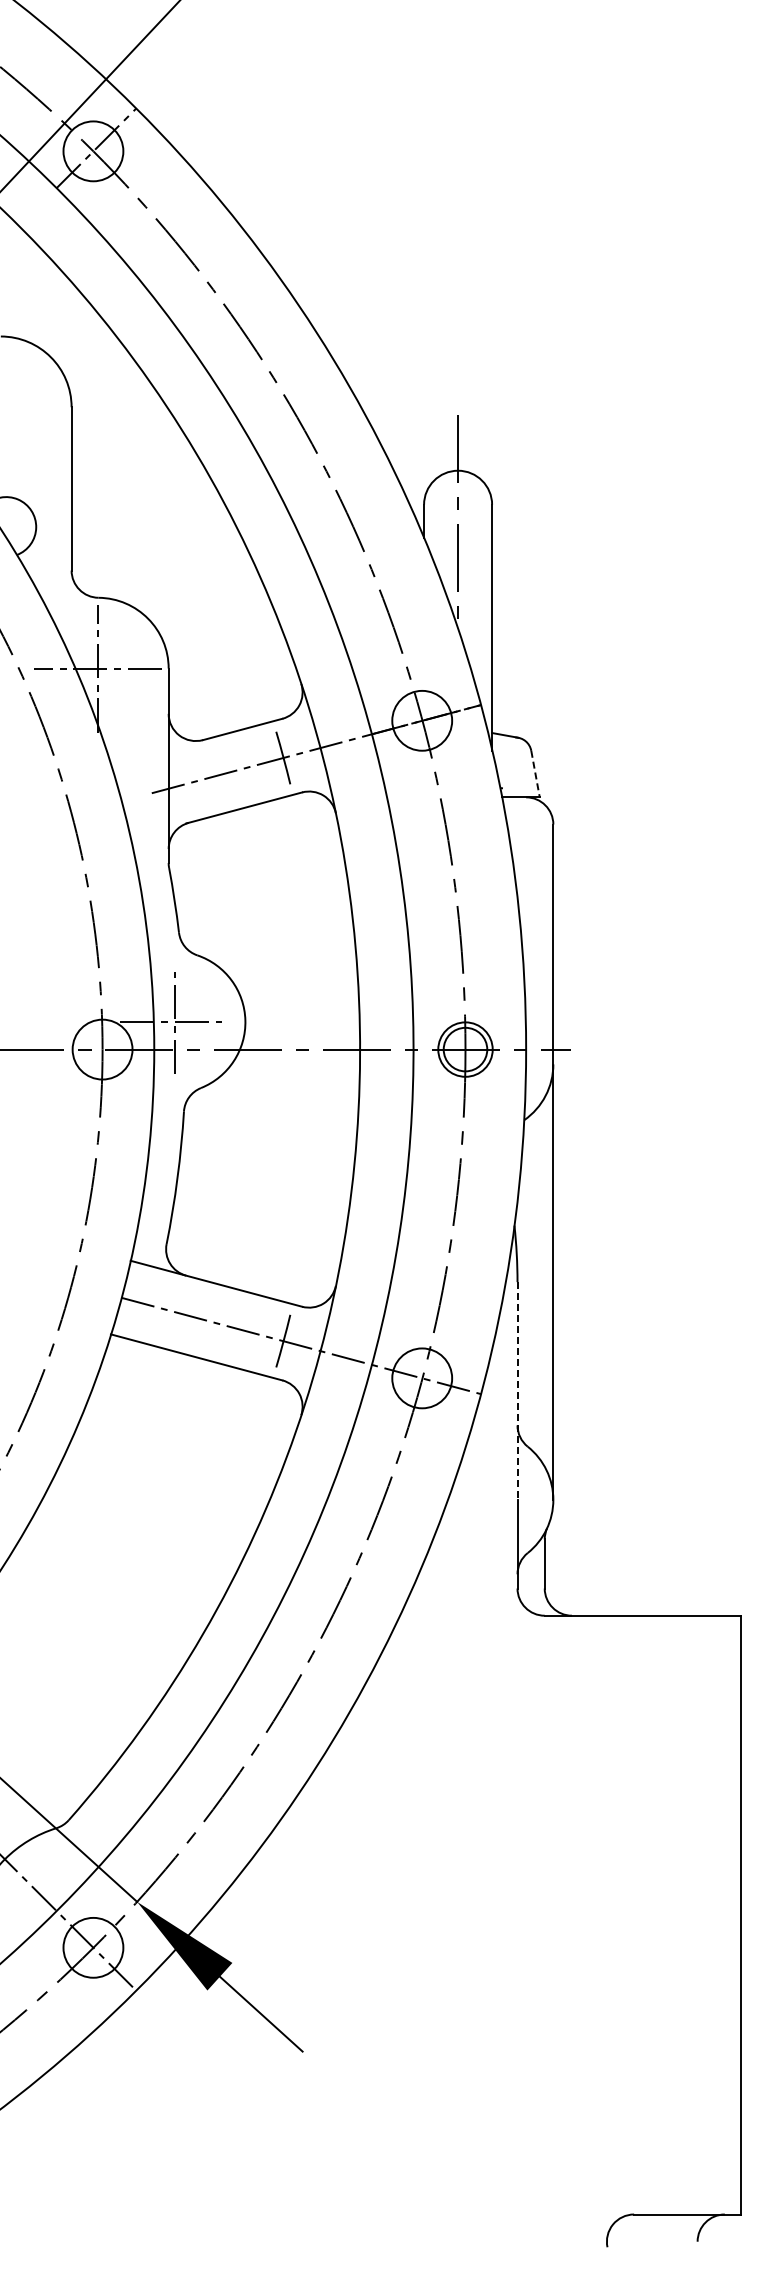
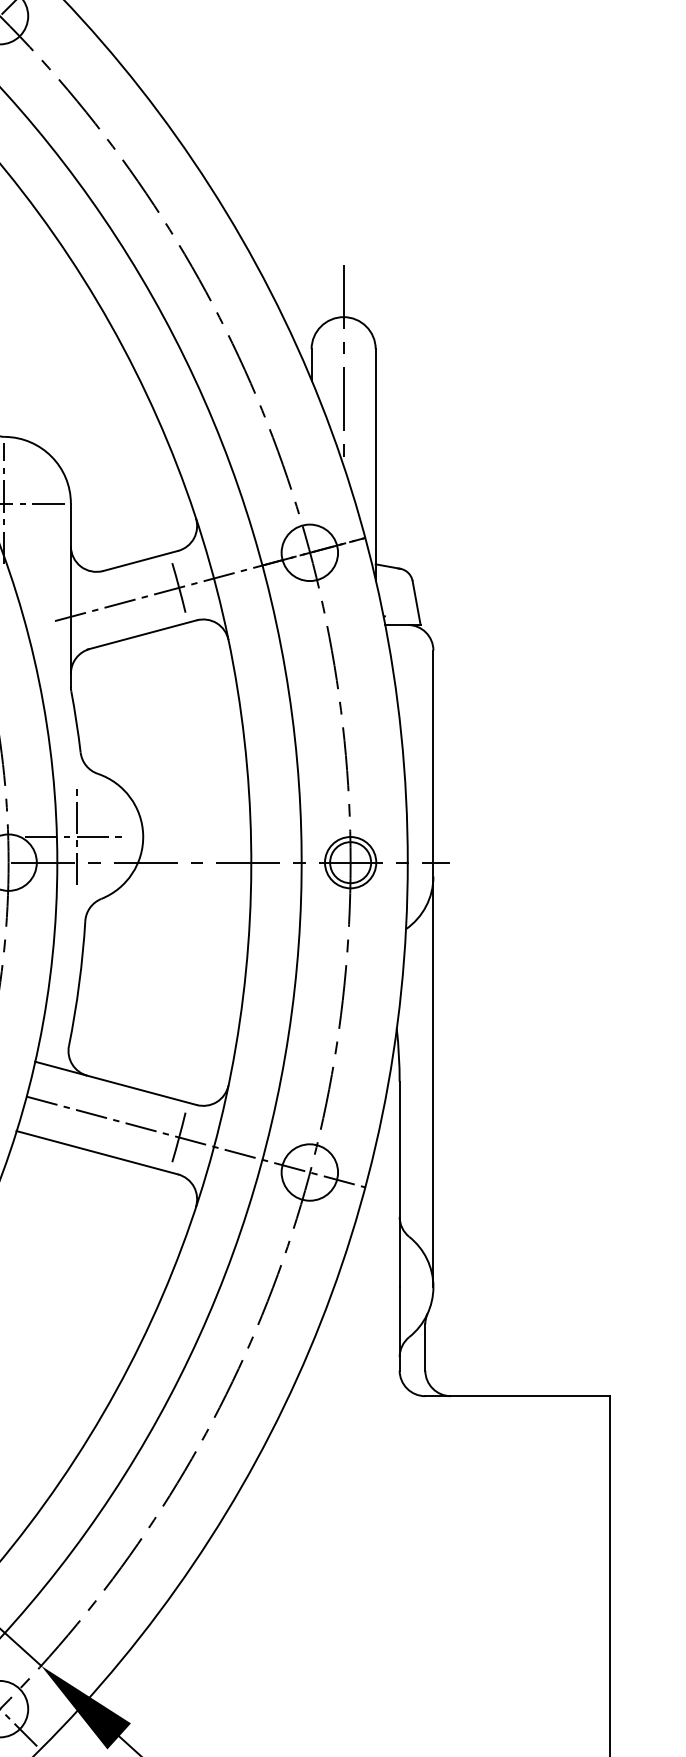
line: (535, 774) -> (416, 603), dashed -> solid
line: (517, 1391) -> (399, 1184), dashed -> solid

